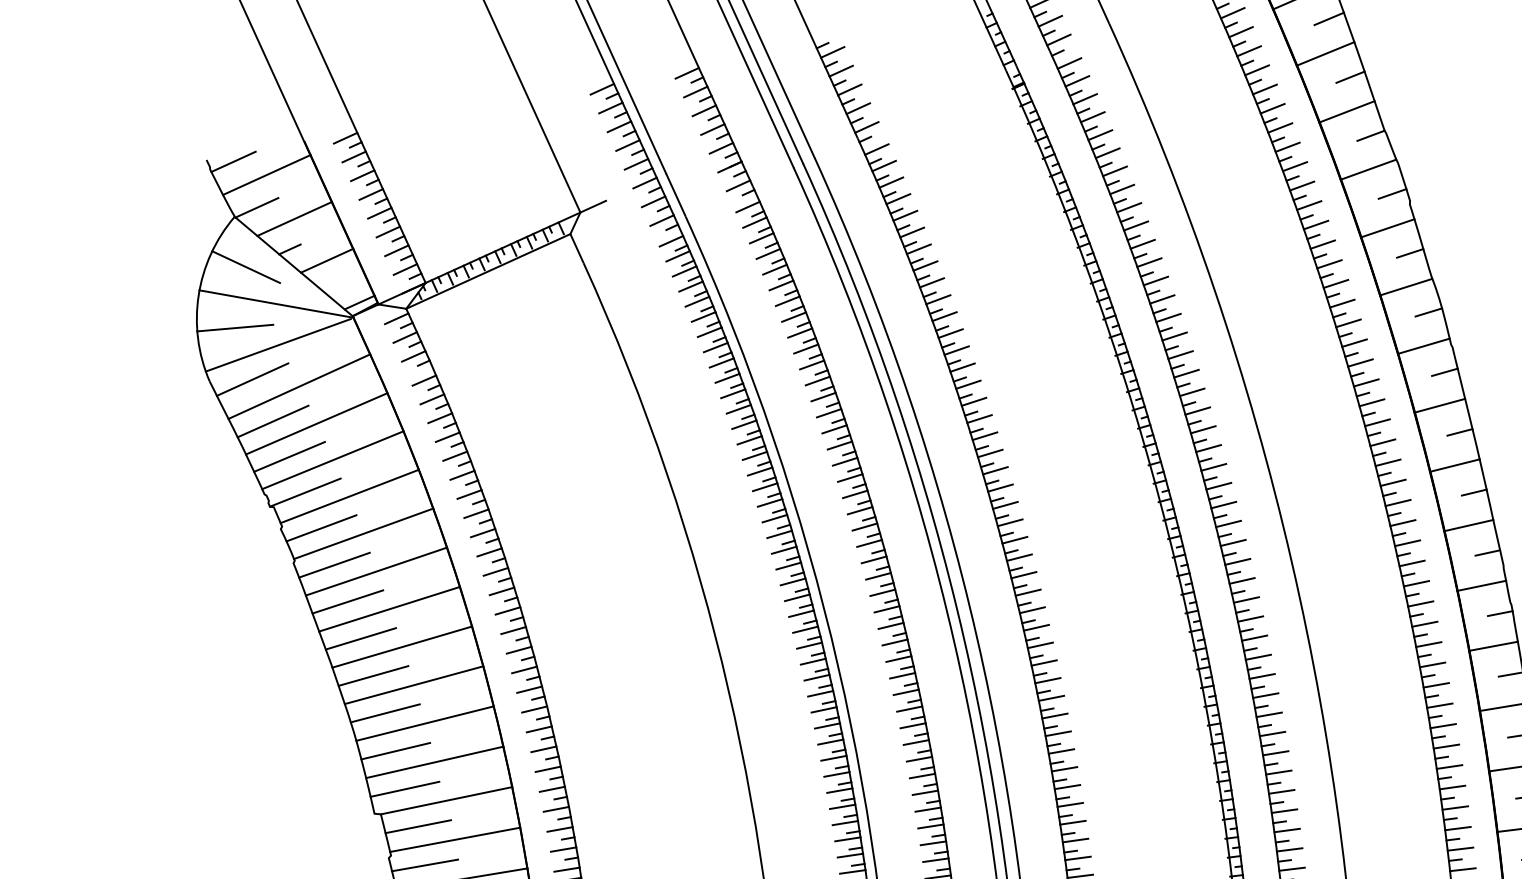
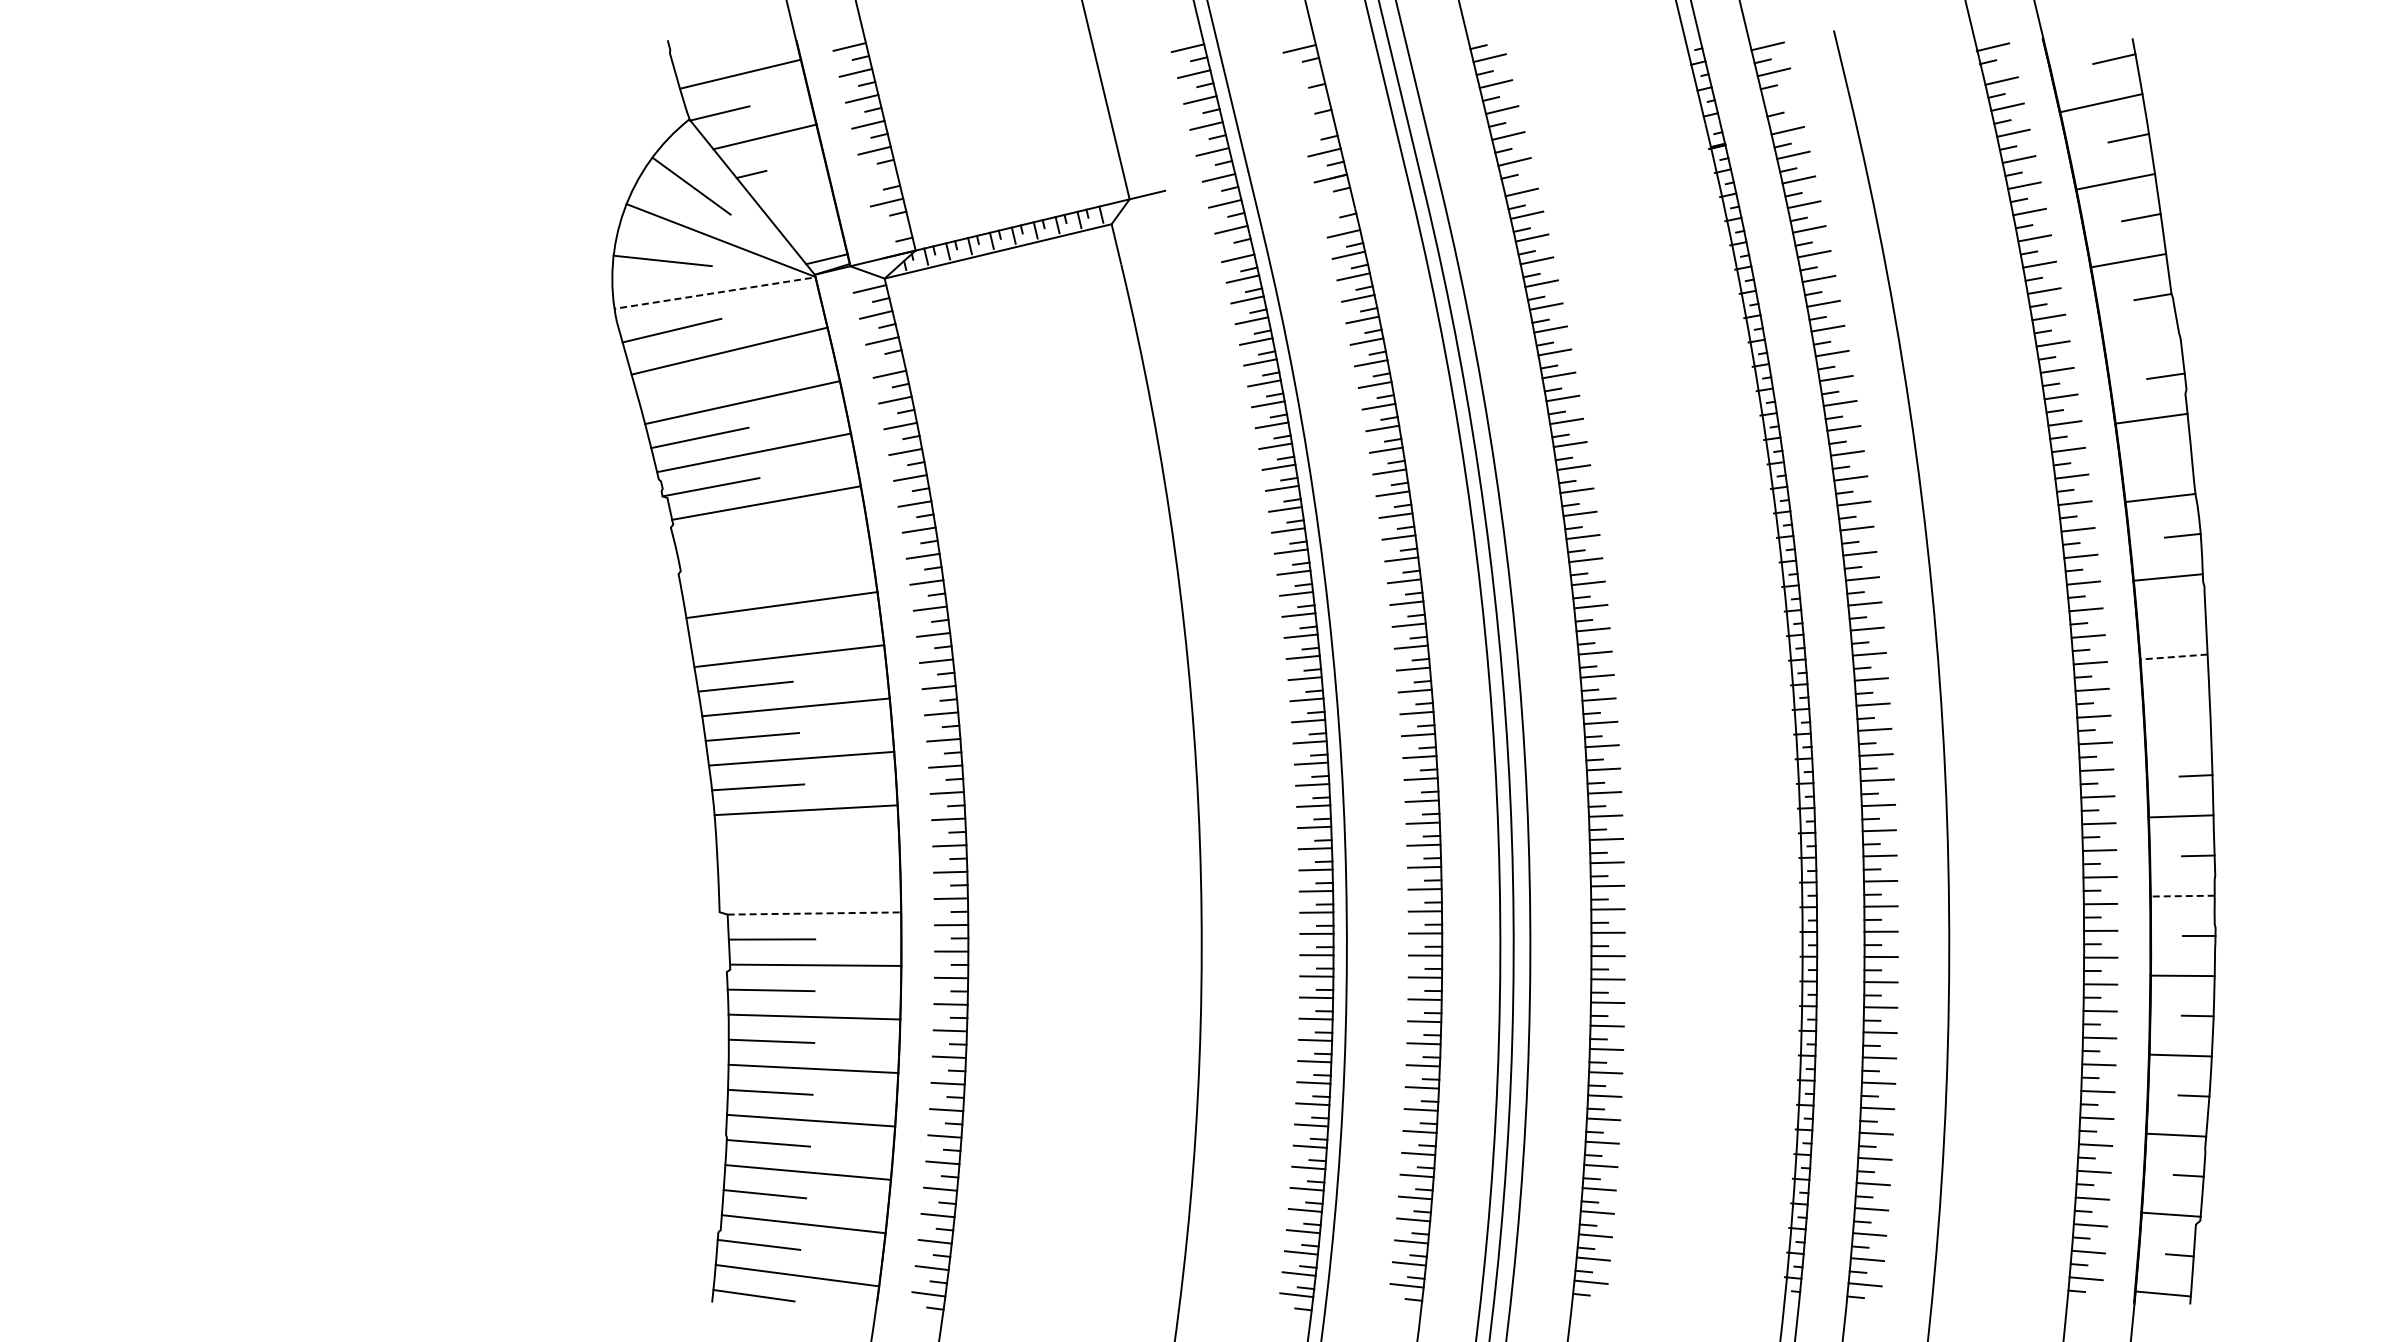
line: (1058, 40) -> (1779, 98), removed
line: (695, 91) -> (1305, 74), removed
line: (704, 110) -> (1312, 100), removed
line: (712, 129) -> (1318, 126), removed
line: (233, 161) -> (701, 48), removed
line: (1368, 169) -> (2141, 339), removed
line: (738, 185) -> (1336, 204), removed
line: (388, 231) -> (880, 176), removed
line: (1409, 252) -> (2173, 455), removed
line: (326, 260) -> (795, 197), removed
line: (405, 269) -> (893, 228), removed
line: (278, 345) -> (713, 293), solid -> dashed
line: (1444, 372) -> (2188, 615), removed
line: (1439, 406) -> (2173, 657), solid -> dashed
line: (272, 421) -> (687, 388), removed
line: (1459, 432) -> (2192, 695), removed
line: (1454, 465) -> (2177, 736), removed
line: (321, 528) -> (722, 536), removed
line: (363, 533) -> (774, 553), removed
line: (334, 565) -> (730, 586), removed
line: (1481, 586) -> (2181, 896), solid -> dashed
line: (347, 601) -> (737, 636), removed
line: (395, 750) -> (761, 837), removed
line: (434, 762) -> (808, 861), removed
line: (404, 789) -> (763, 888), removed
line: (446, 800) -> (814, 913), solid -> dashed

